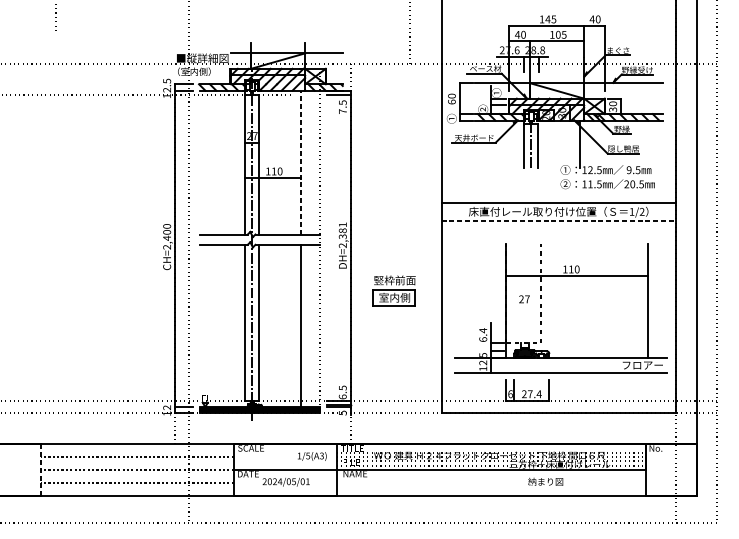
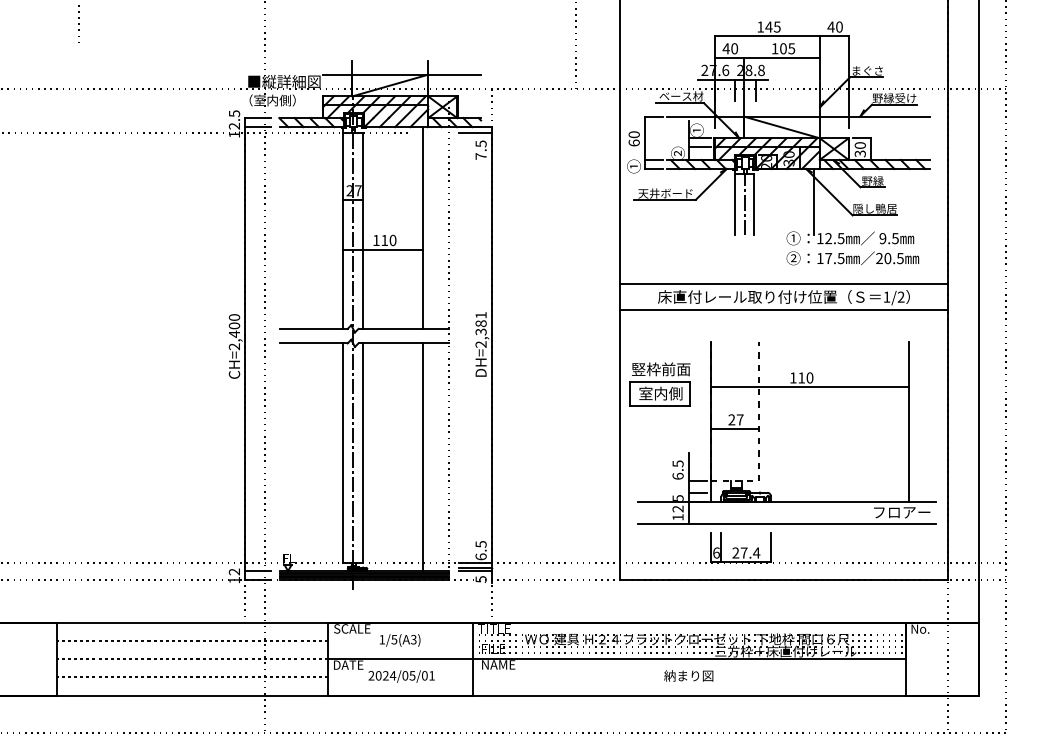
line: (301, 162) -> (422, 228), dashed -> solid
text: (590, 184) -> (828, 258), 11.5 -> 17.5
line: (559, 221) -> (784, 310), dashed -> solid
part: (393, 291) -> (659, 384), moved
line: (523, 305) -> (734, 428), added
text: (482, 330) -> (677, 463), 6.4 -> 6.5
text: (312, 456) -> (400, 640), moved
line: (40, 470) -> (56, 659), dashed -> solid
text: (545, 481) -> (688, 675), moved

